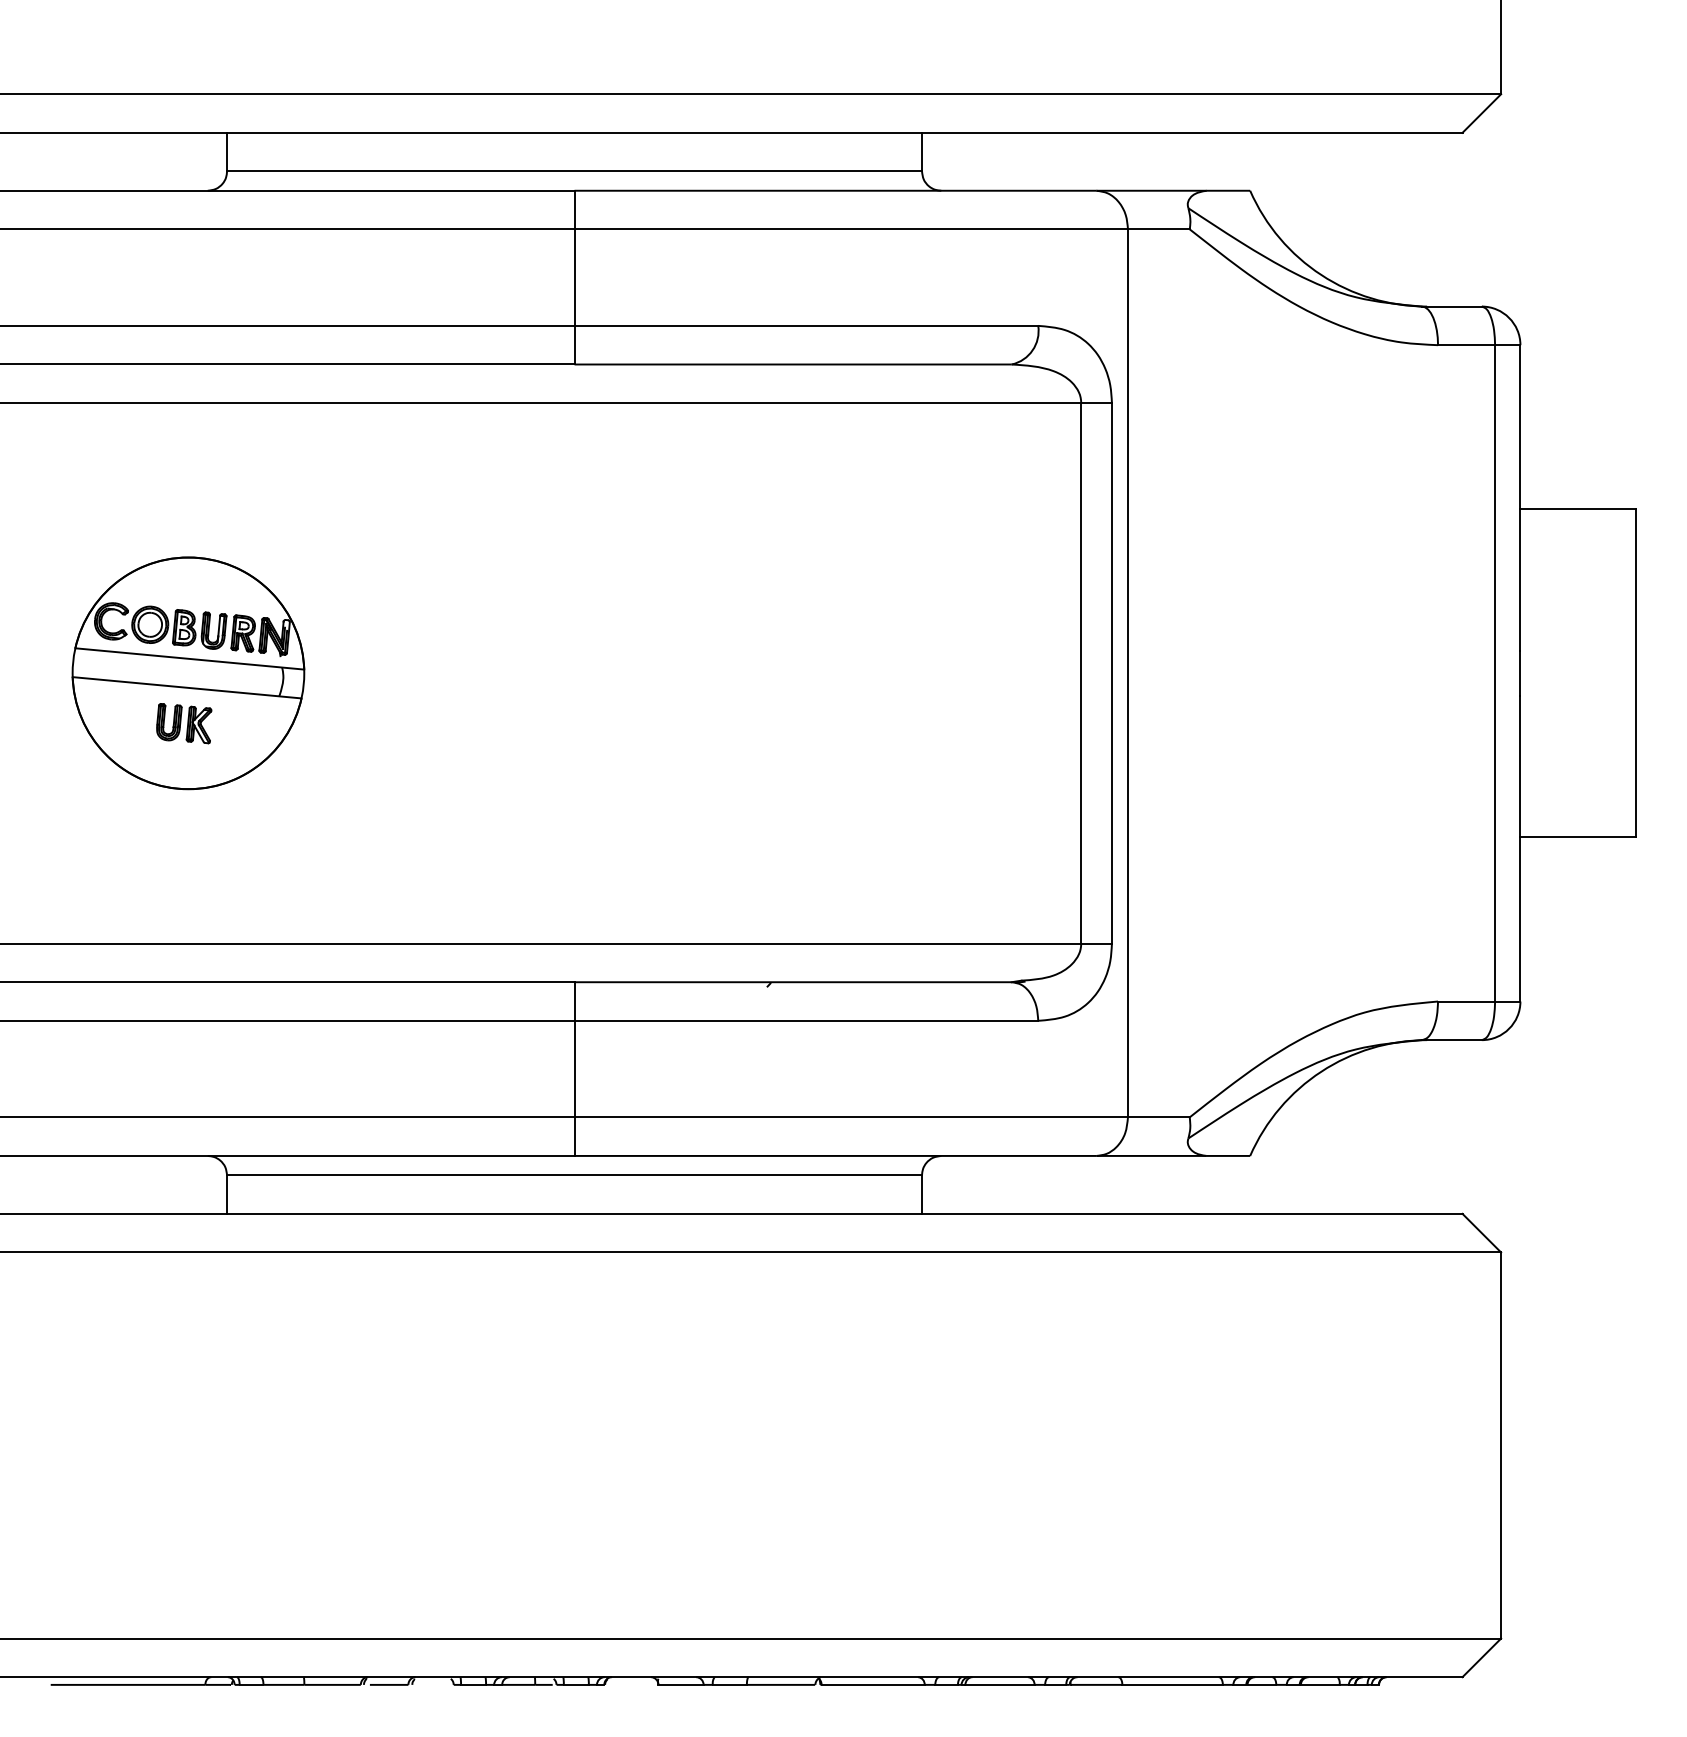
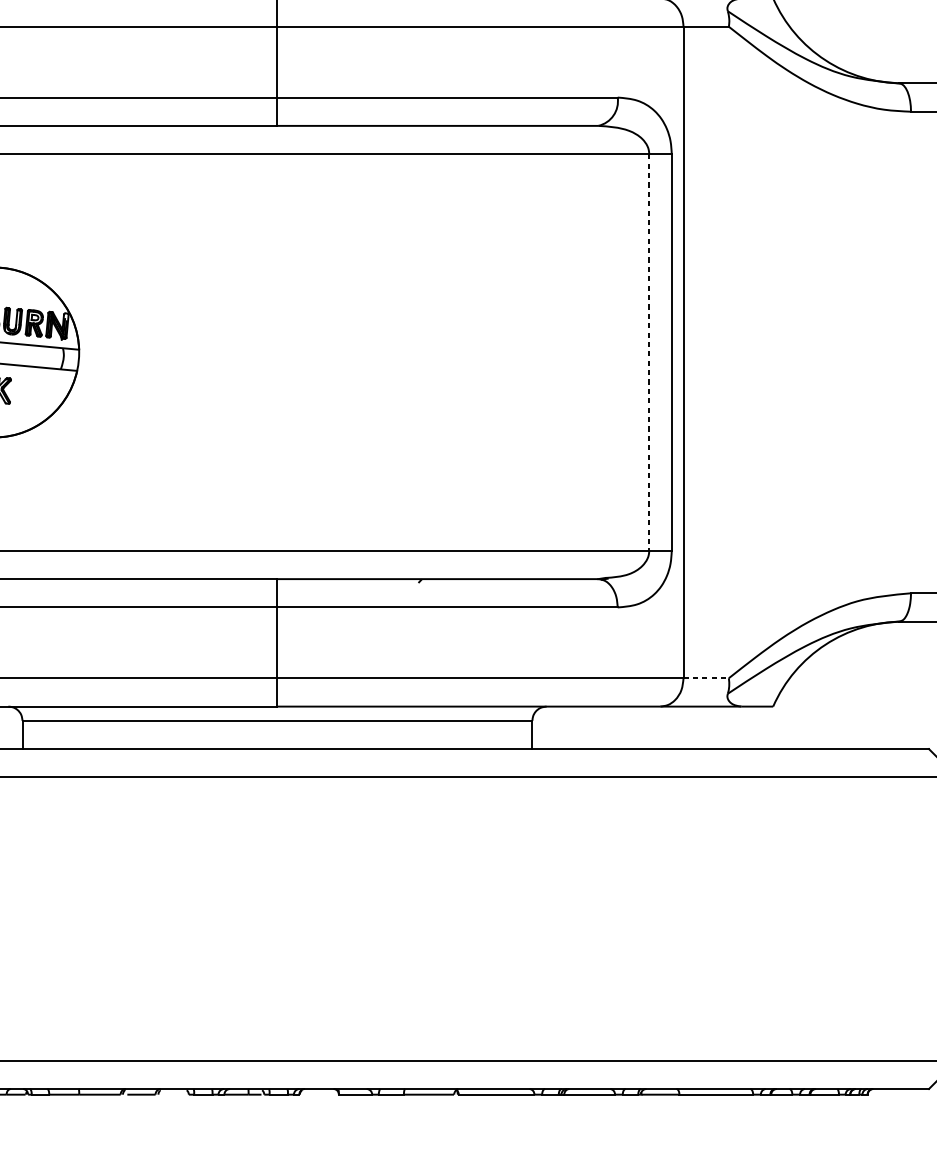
line: (1081, 673) -> (649, 352), solid -> dashed
line: (1158, 1117) -> (705, 678), solid -> dashed

